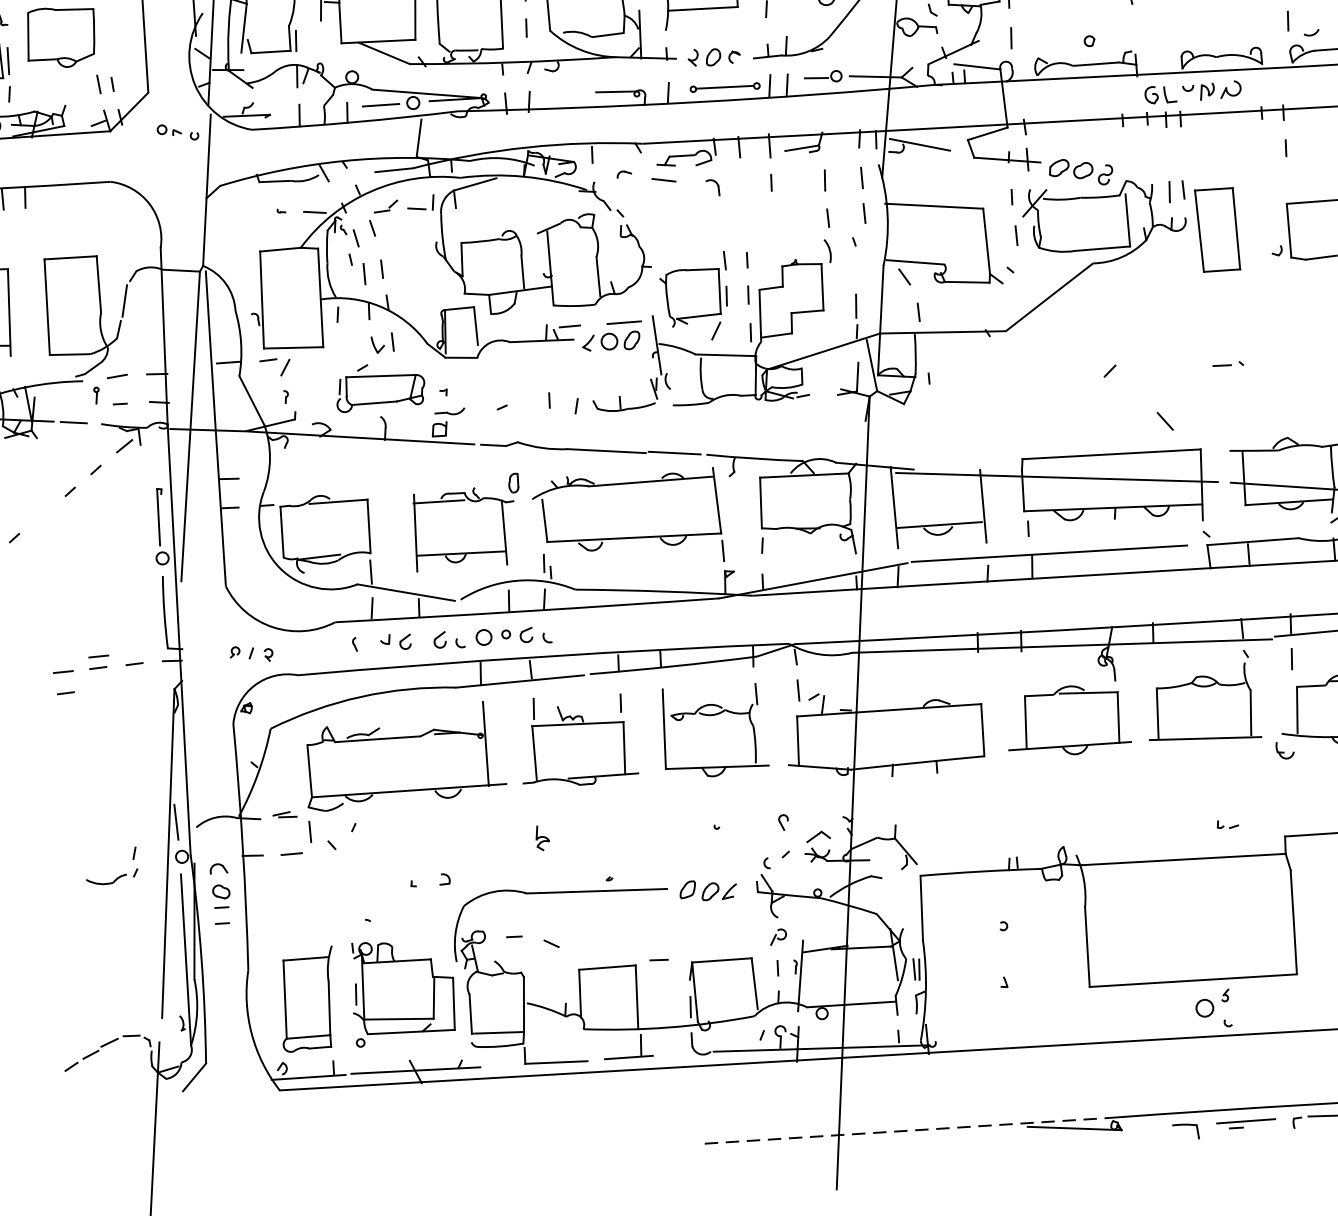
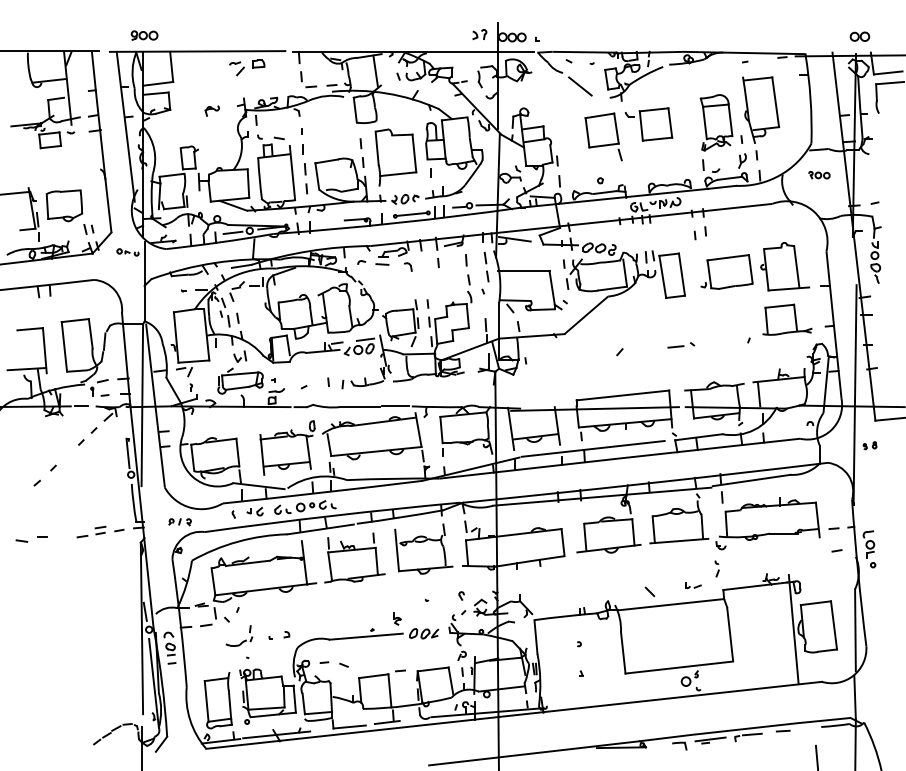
line: (1264, 154) -> (694, 235), added
part: (1228, 364) -> (681, 345), size x1.67
line: (1164, 420) -> (649, 591), moved
line: (66, 693) -> (84, 547), removed
part: (1274, 794) -> (716, 568), added
part: (1228, 824) -> (693, 585), size x1.43
part: (542, 838) -> (397, 618), moved
part: (120, 874) -> (243, 640), moved
line: (907, 1131) -> (534, 753), dashed -> solid

